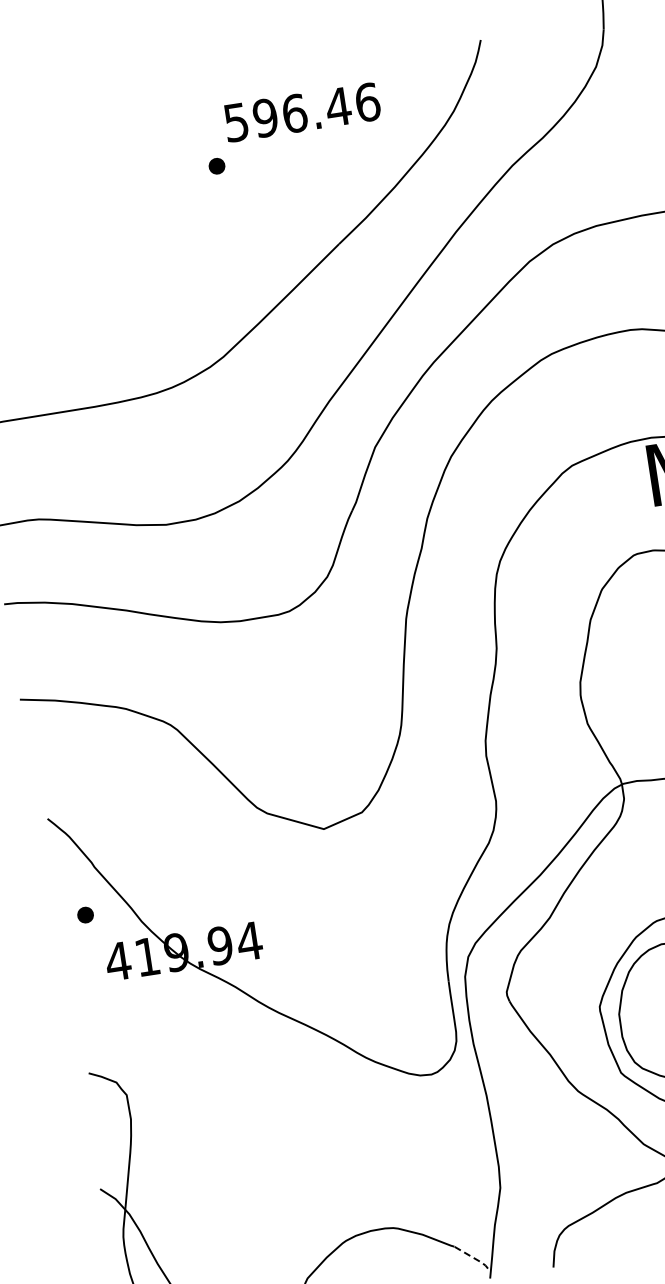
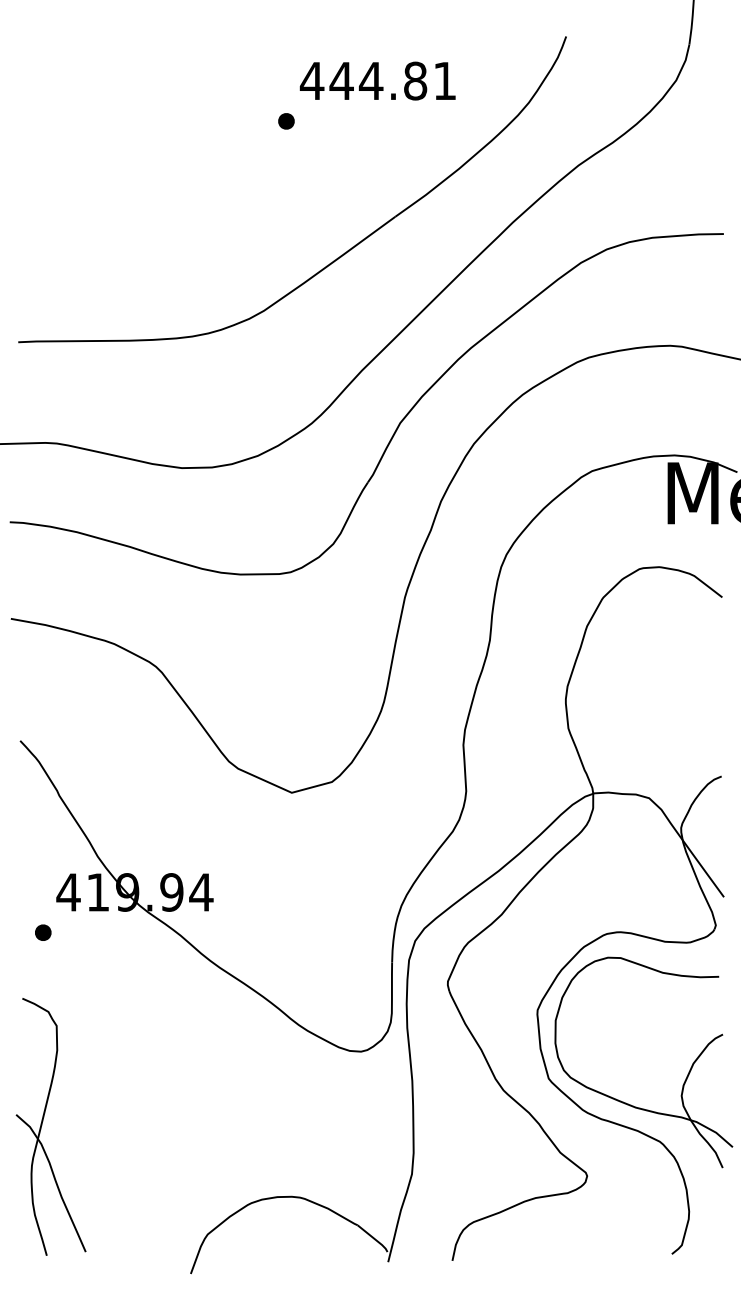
text: (300, 112) -> (377, 80), 596.46 -> 444.81
part: (85, 914) -> (43, 932), moved
line: (473, 1257) -> (374, 1238), dashed -> solid

